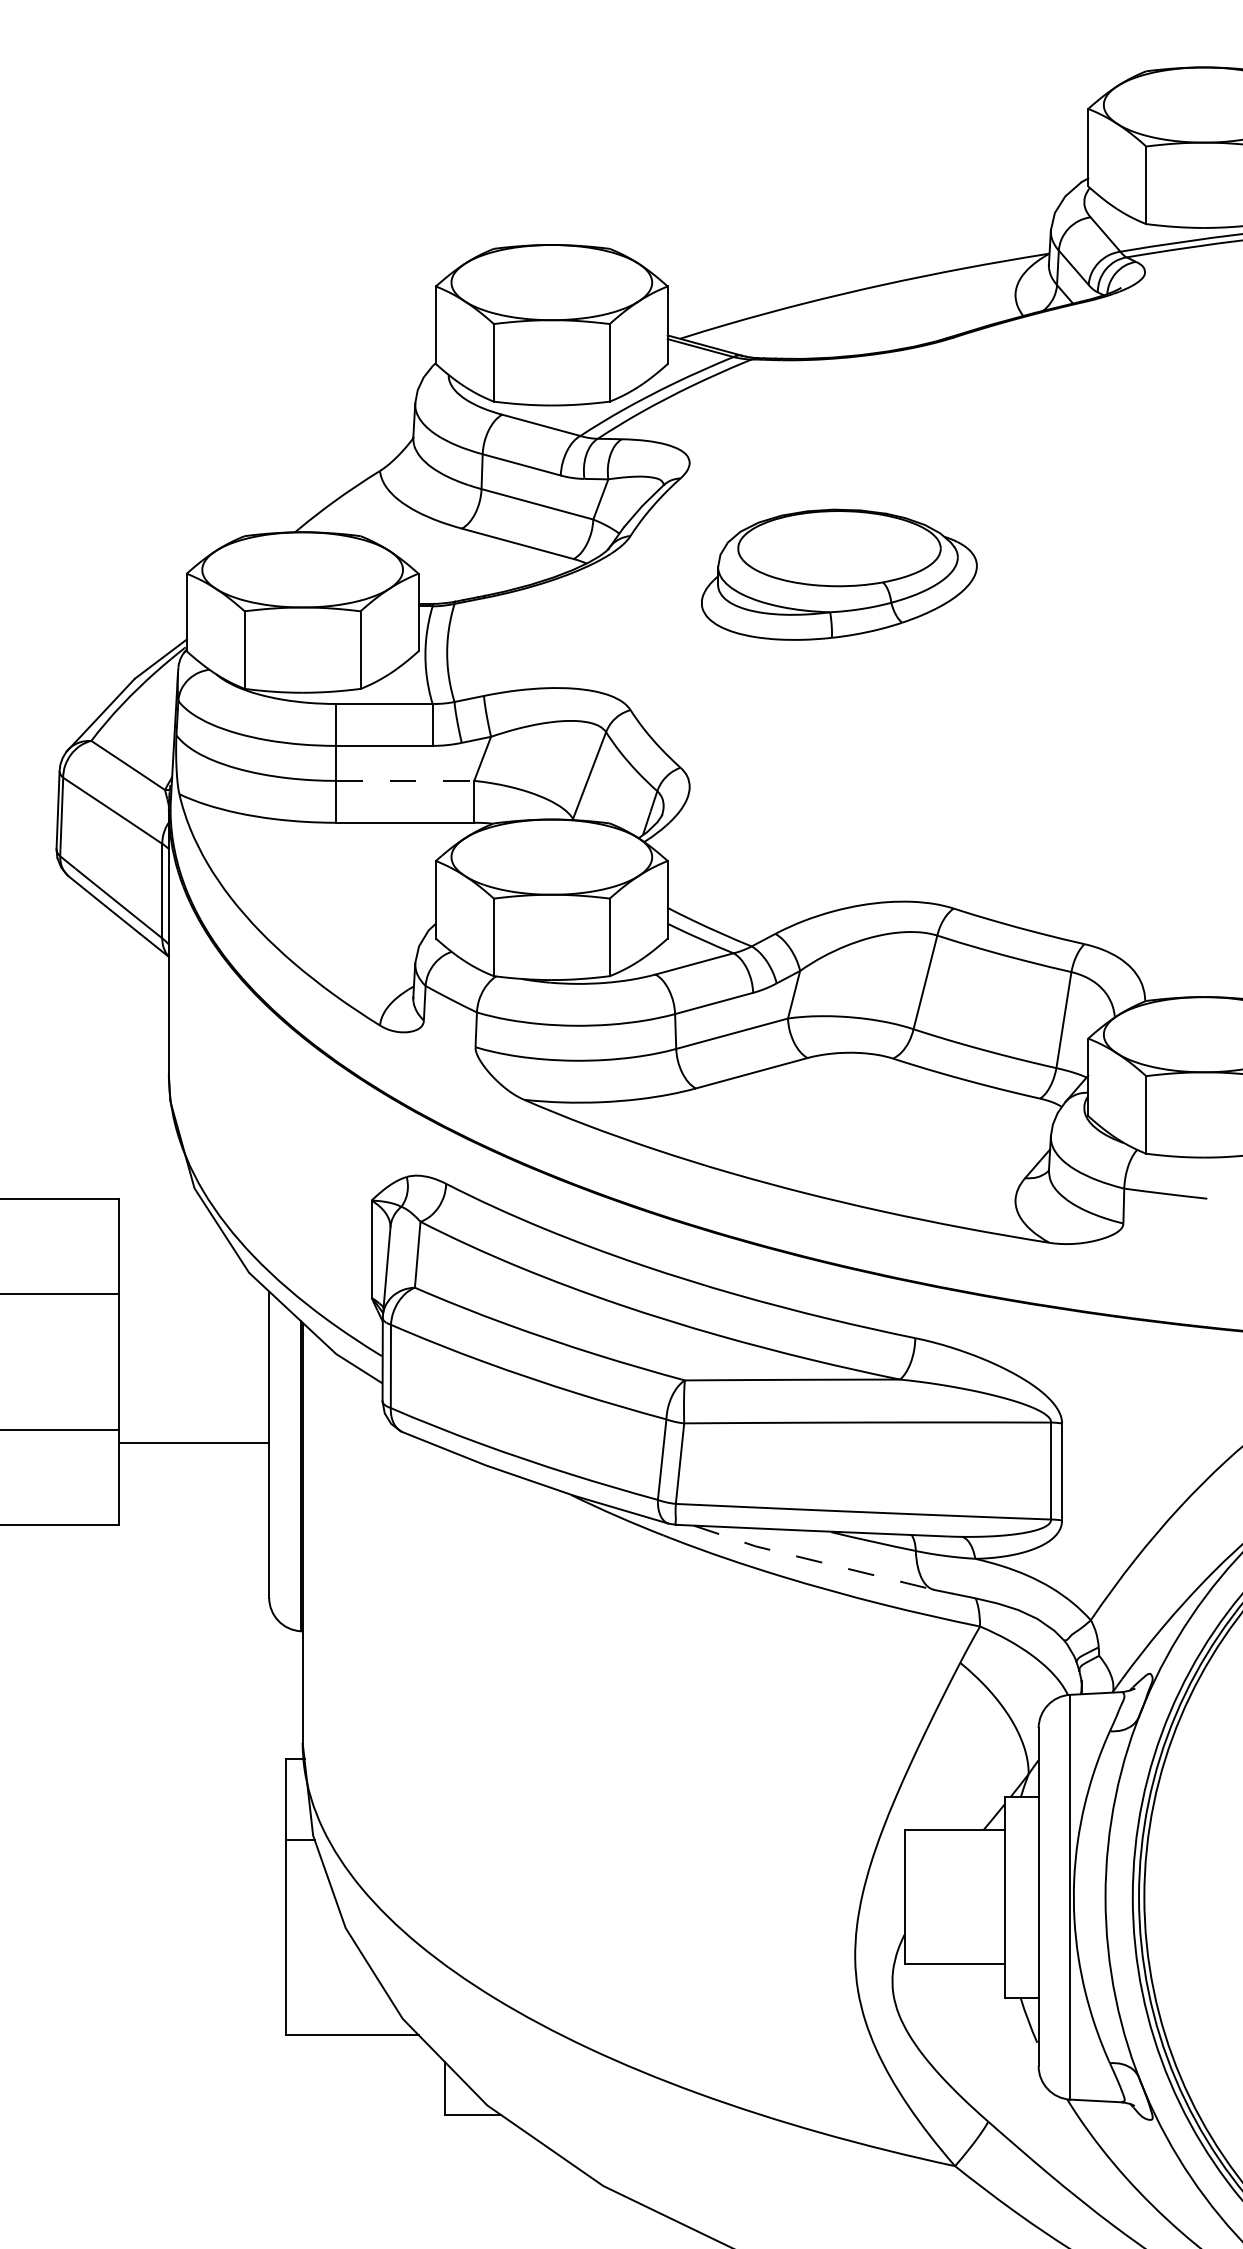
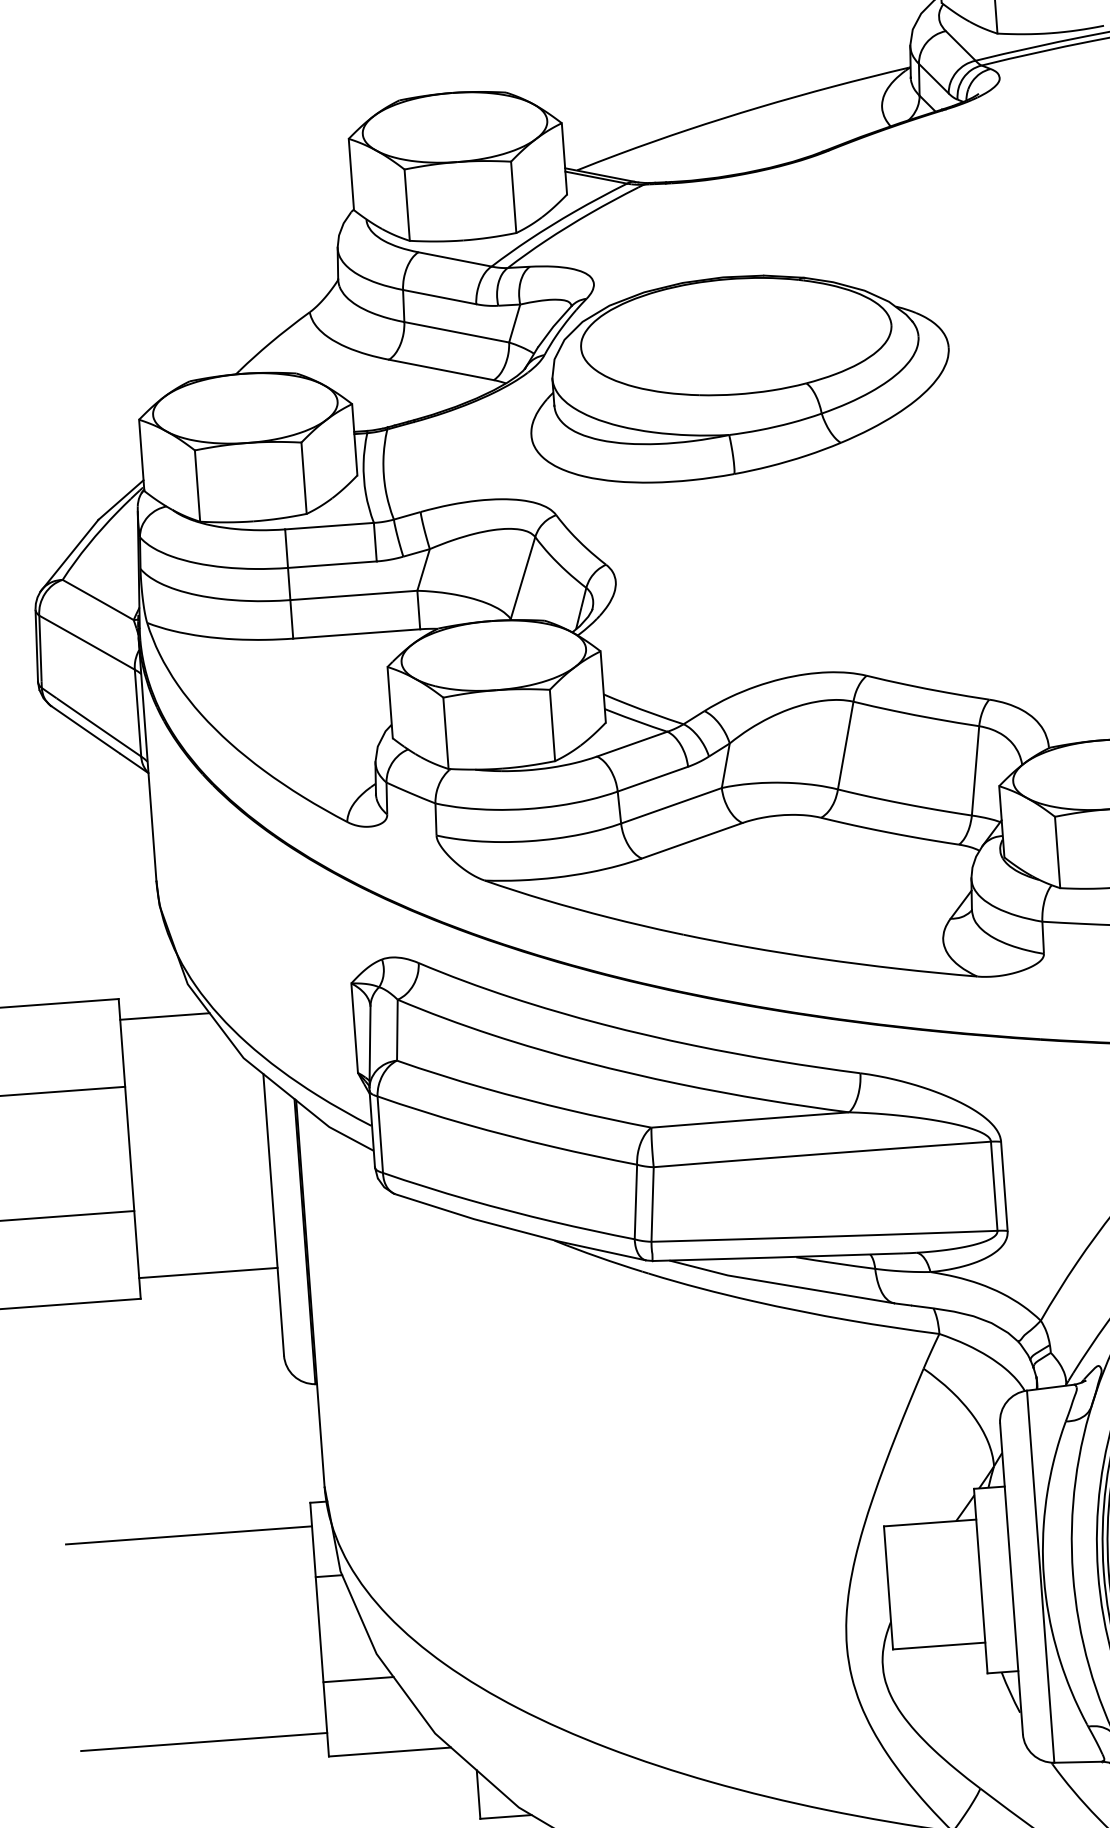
part: (839, 574) -> (739, 376), size x1.67
line: (405, 780) -> (354, 595), dashed -> solid
line: (166, 1221) -> (164, 1016), added
line: (193, 1443) -> (207, 1273), moved
line: (813, 1560) -> (781, 1284), dashed -> solid
line: (151, 1784) -> (188, 1535), added
line: (323, 1954) -> (358, 1679), added
line: (151, 2009) -> (203, 1741), added

